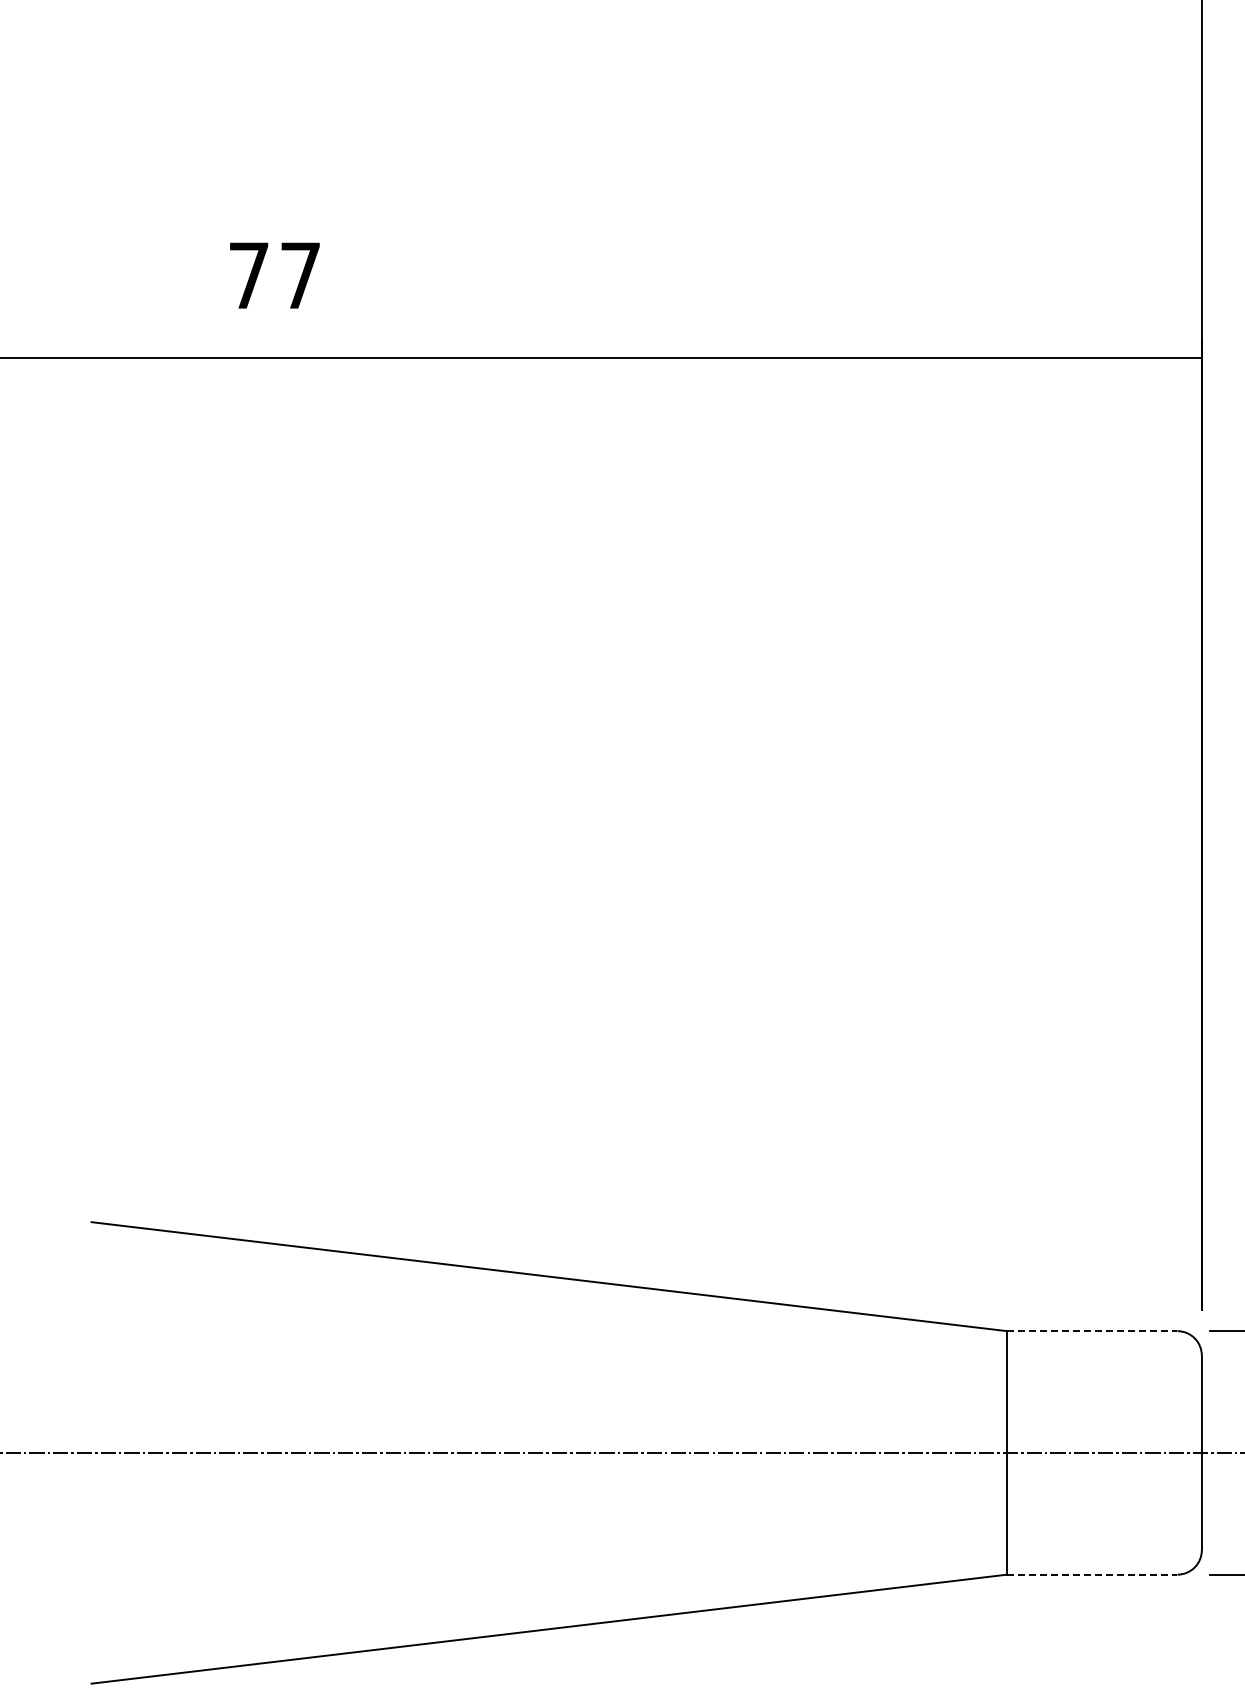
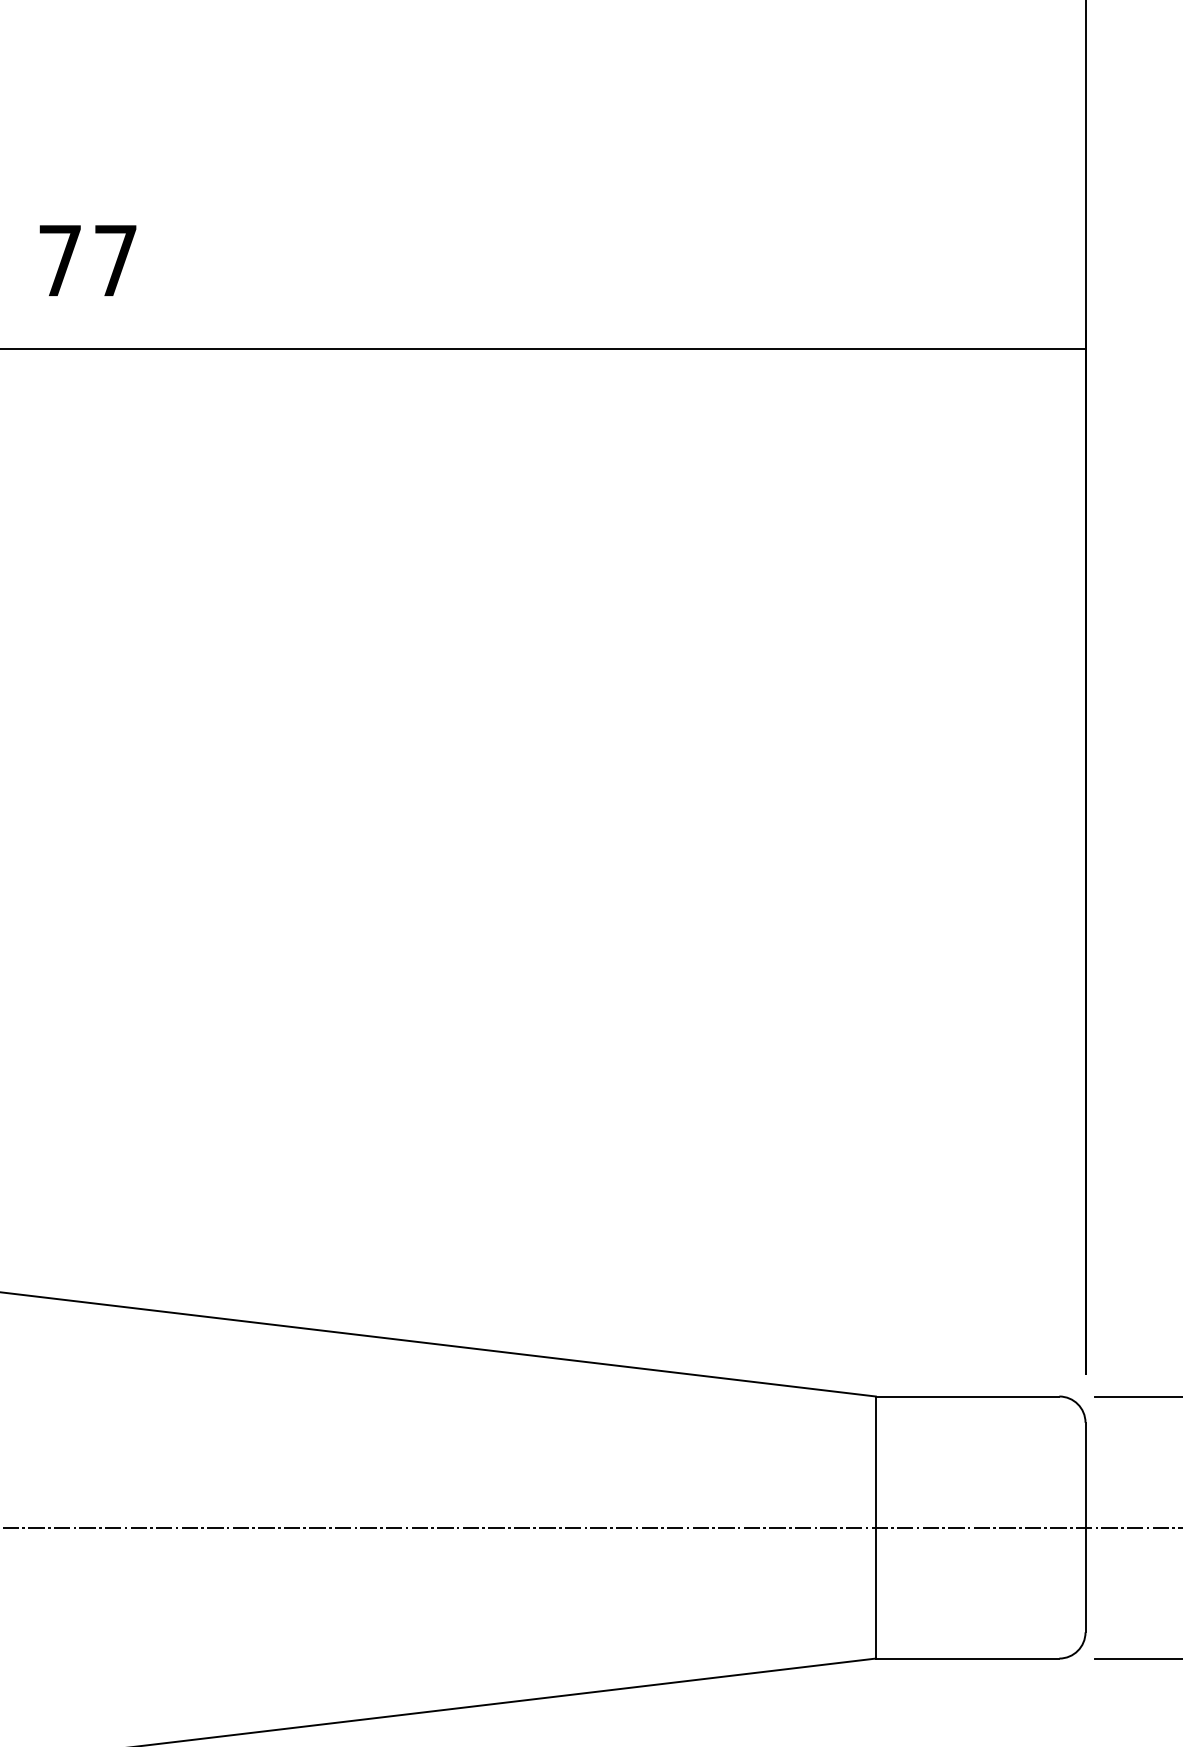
line: (1092, 1331) -> (967, 1396), dashed -> solid
line: (1092, 1574) -> (967, 1658), dashed -> solid

